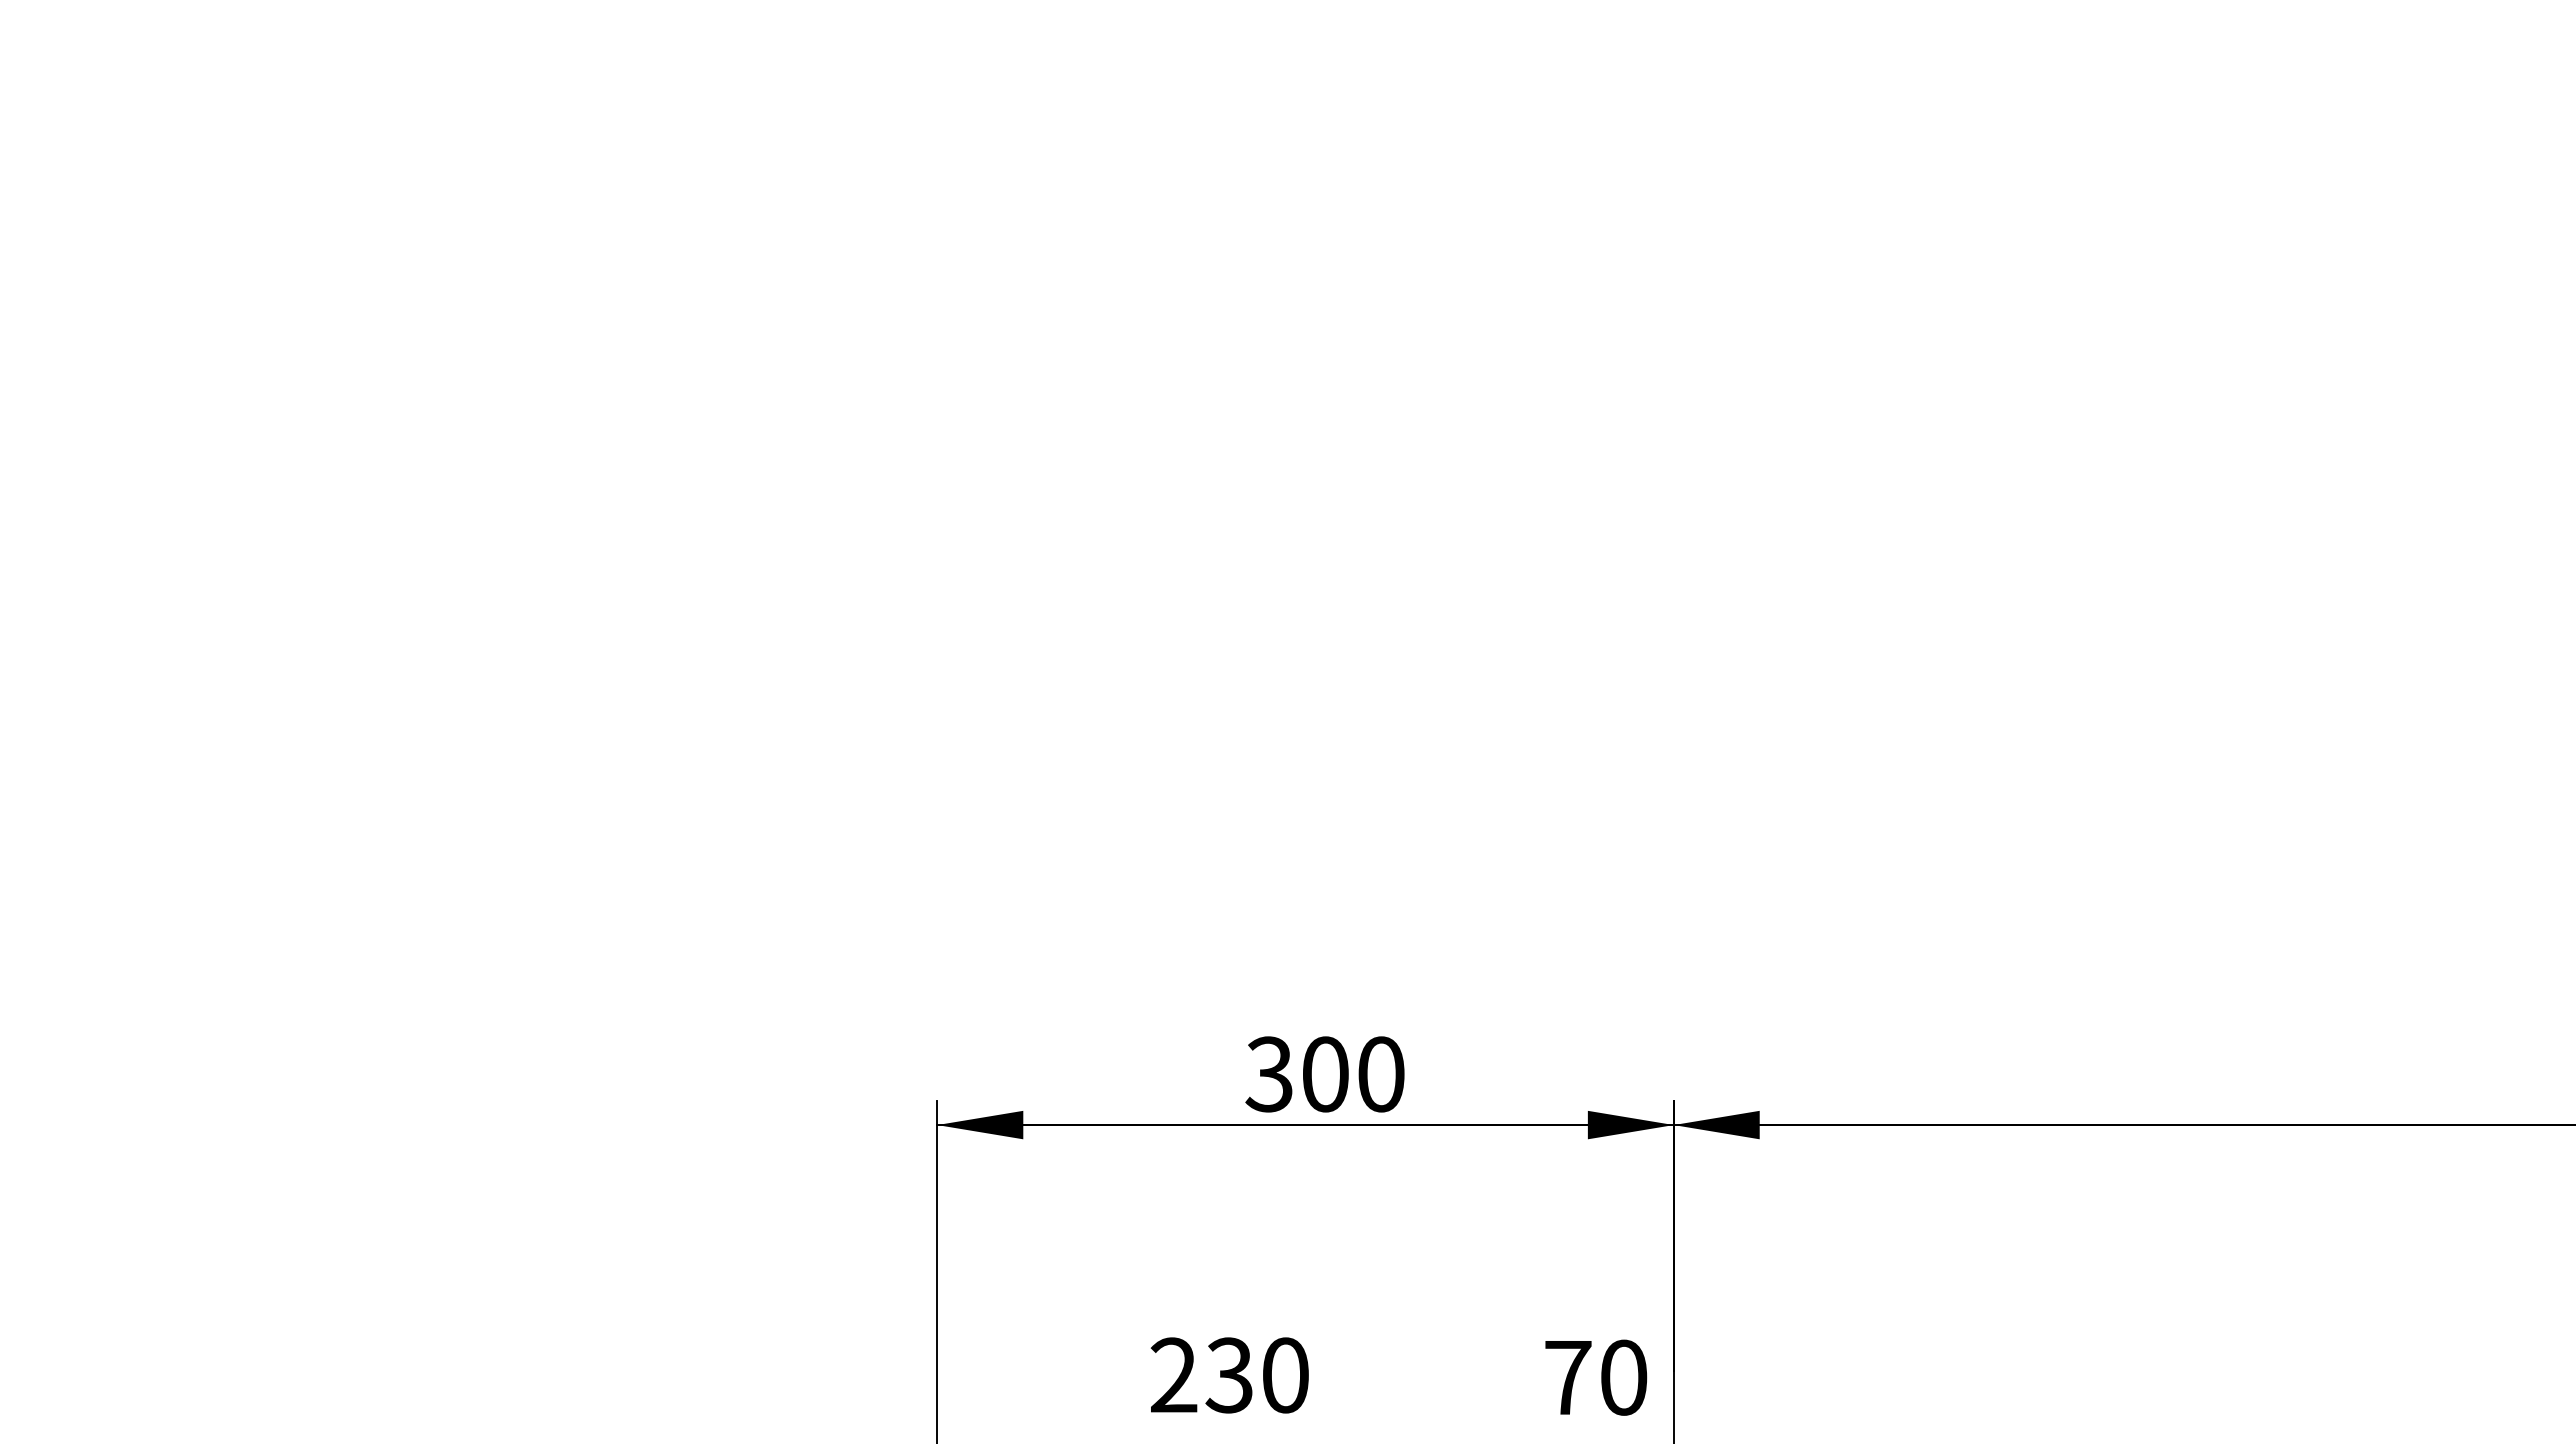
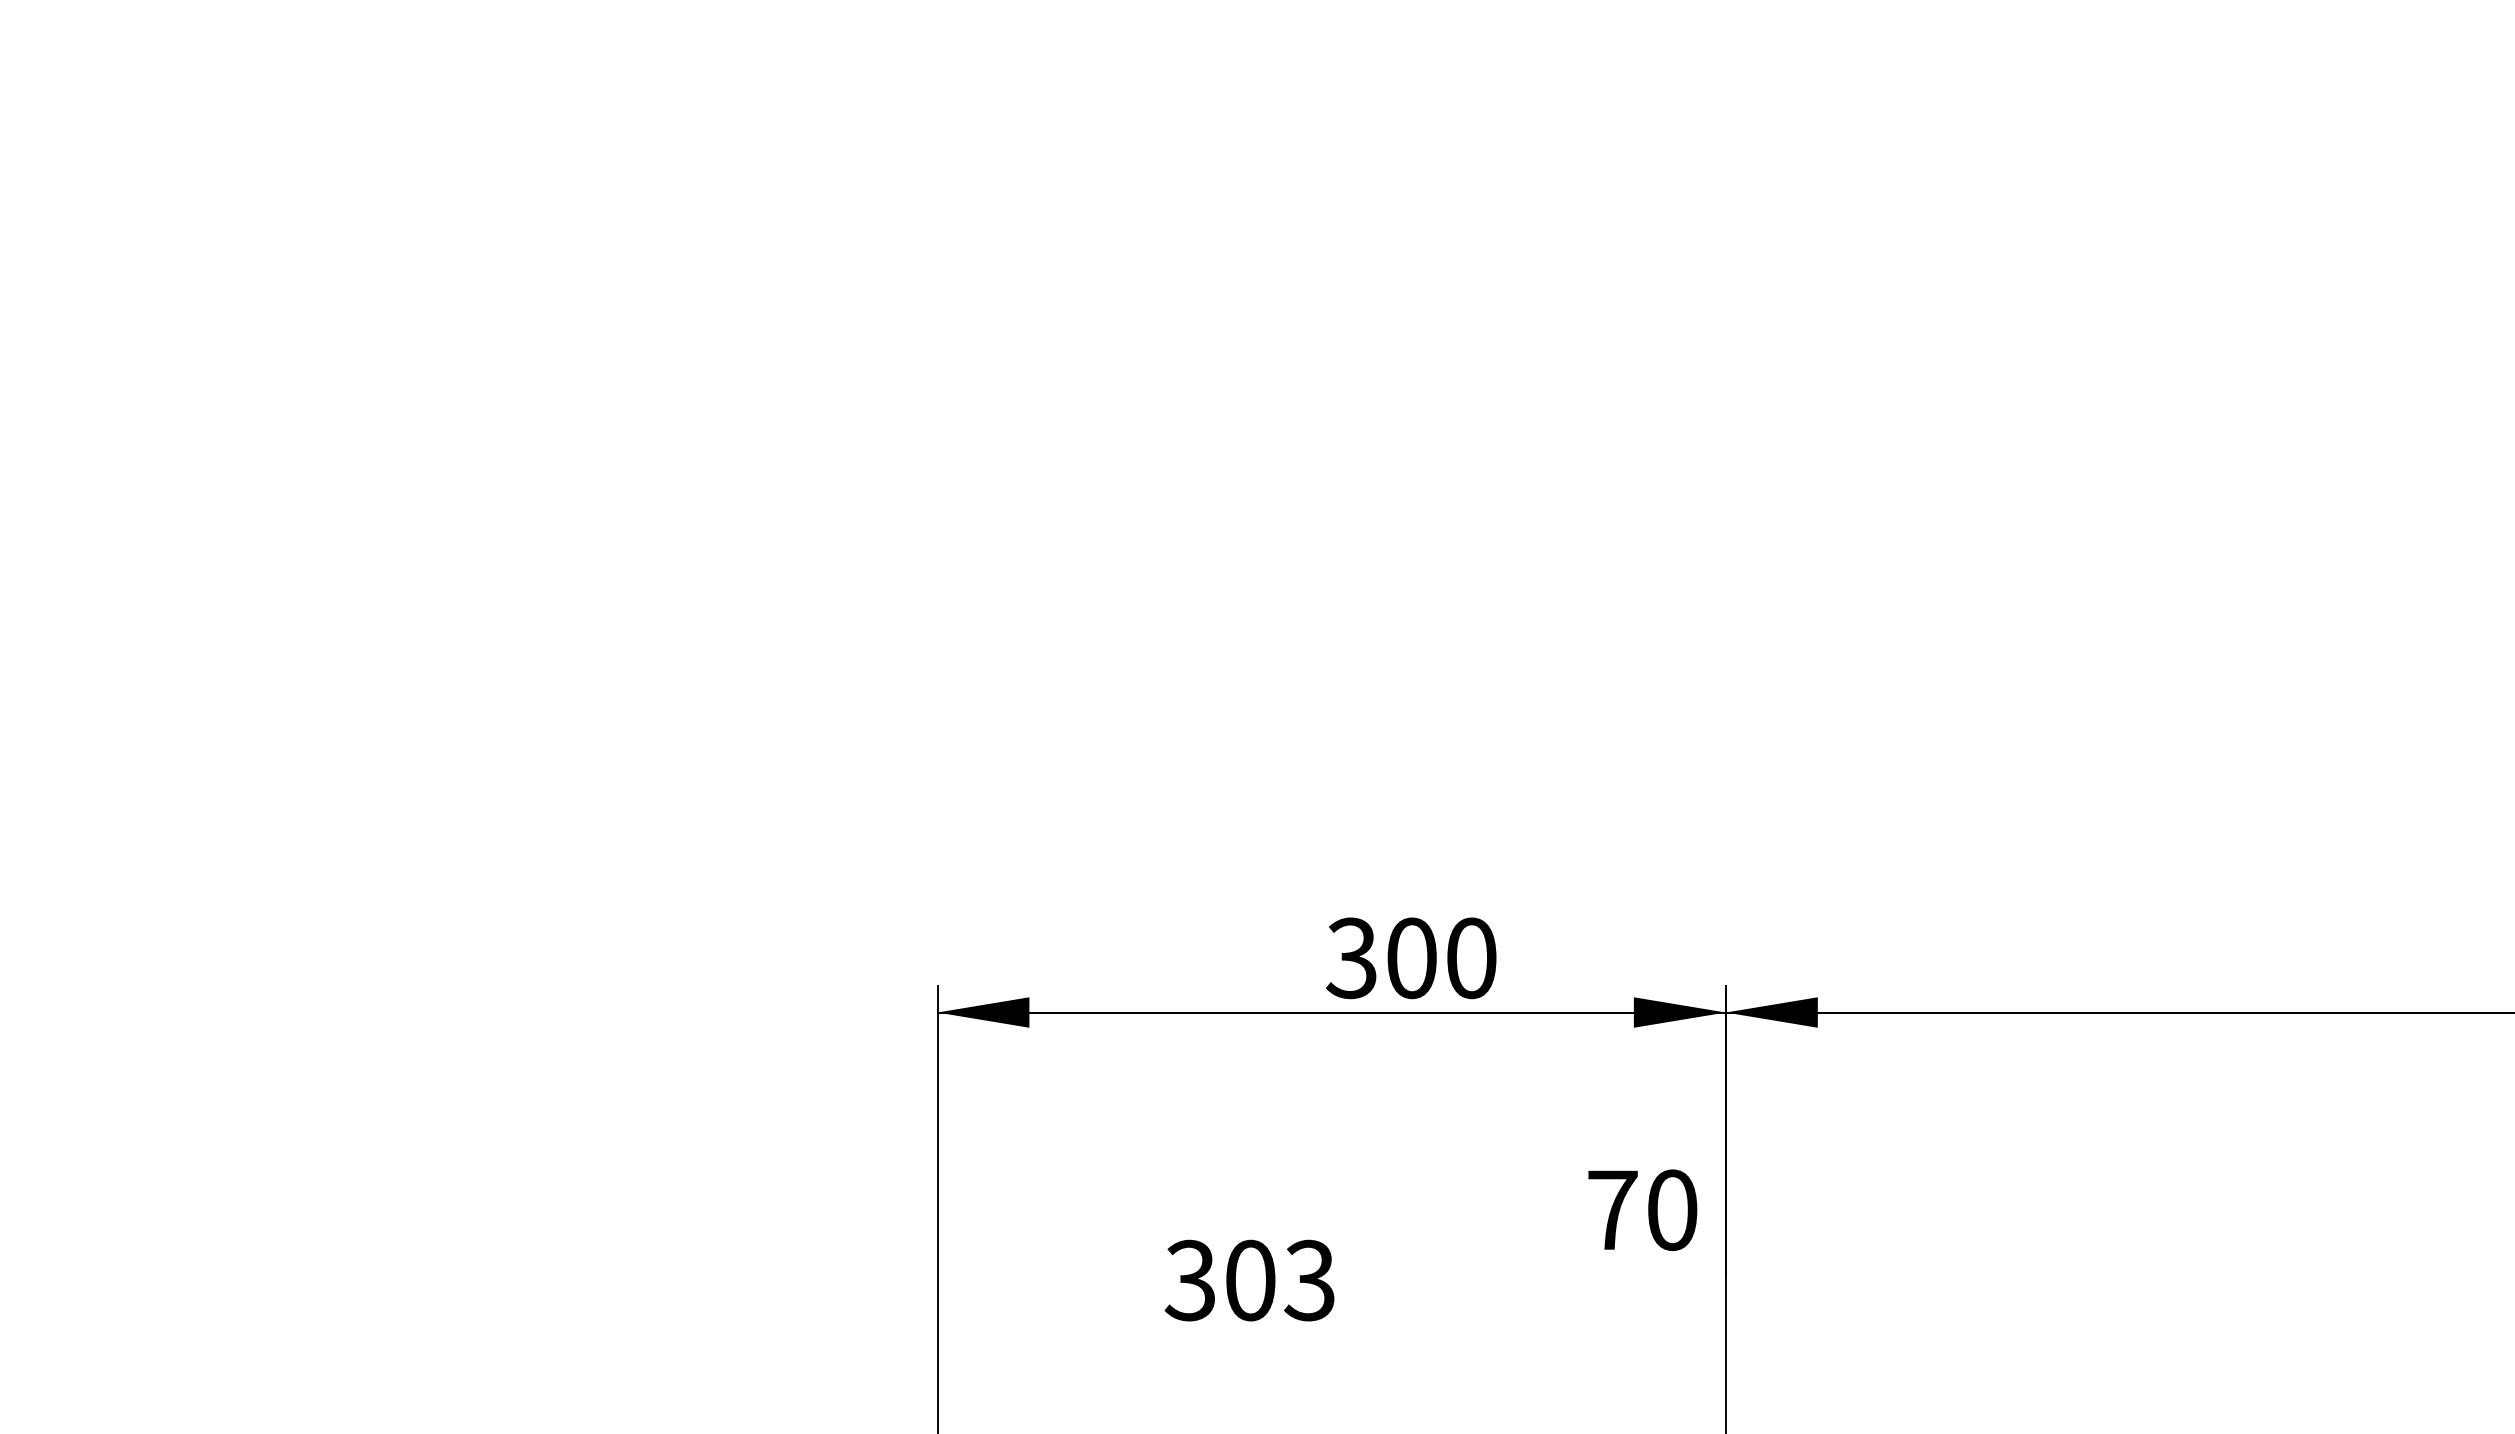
text: (1324, 1074) -> (1410, 958), moved
text: (1228, 1375) -> (1249, 1280), 230 -> 303
text: (1596, 1377) -> (1643, 1209), moved

